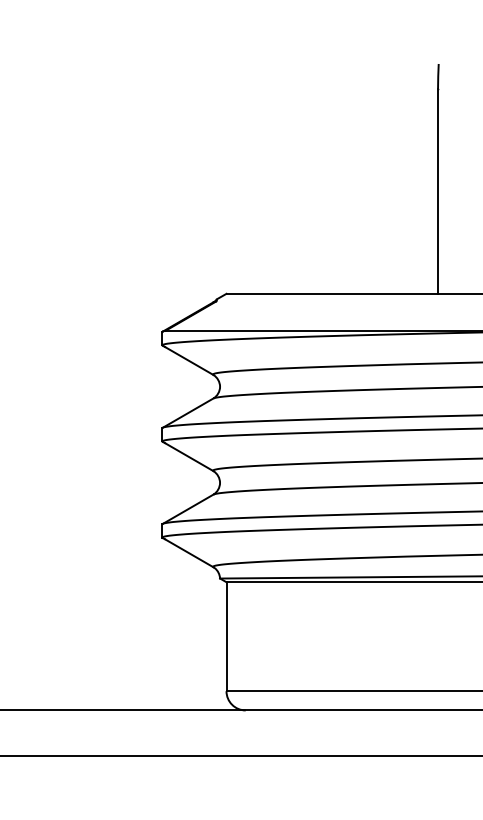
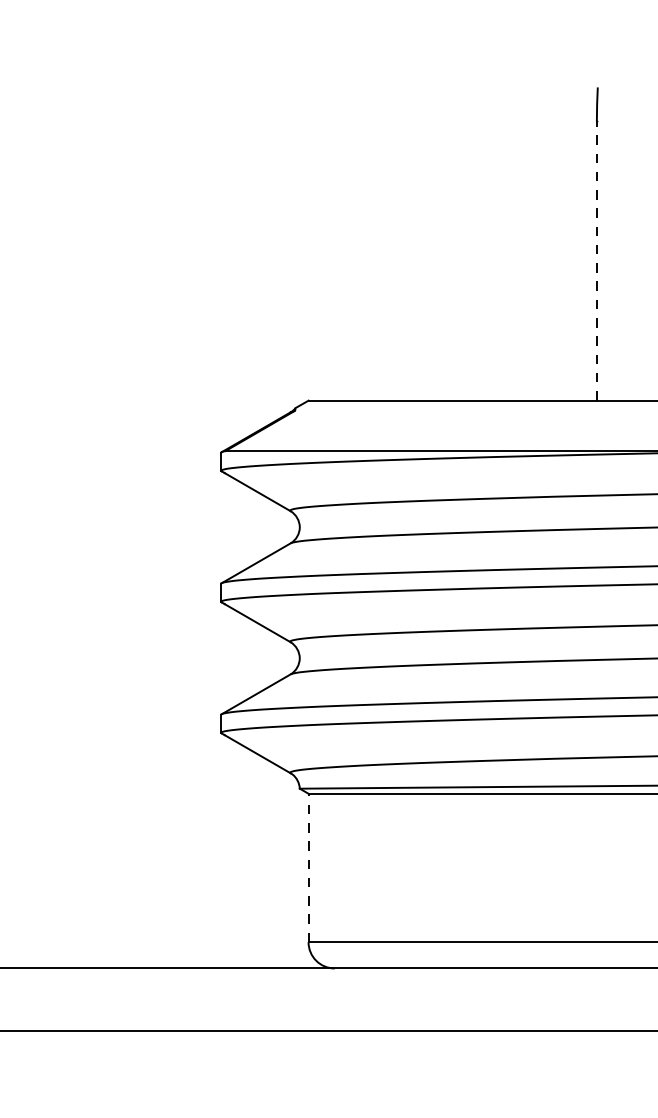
line: (438, 191) -> (597, 261), solid -> dashed
line: (226, 636) -> (308, 867), solid -> dashed

